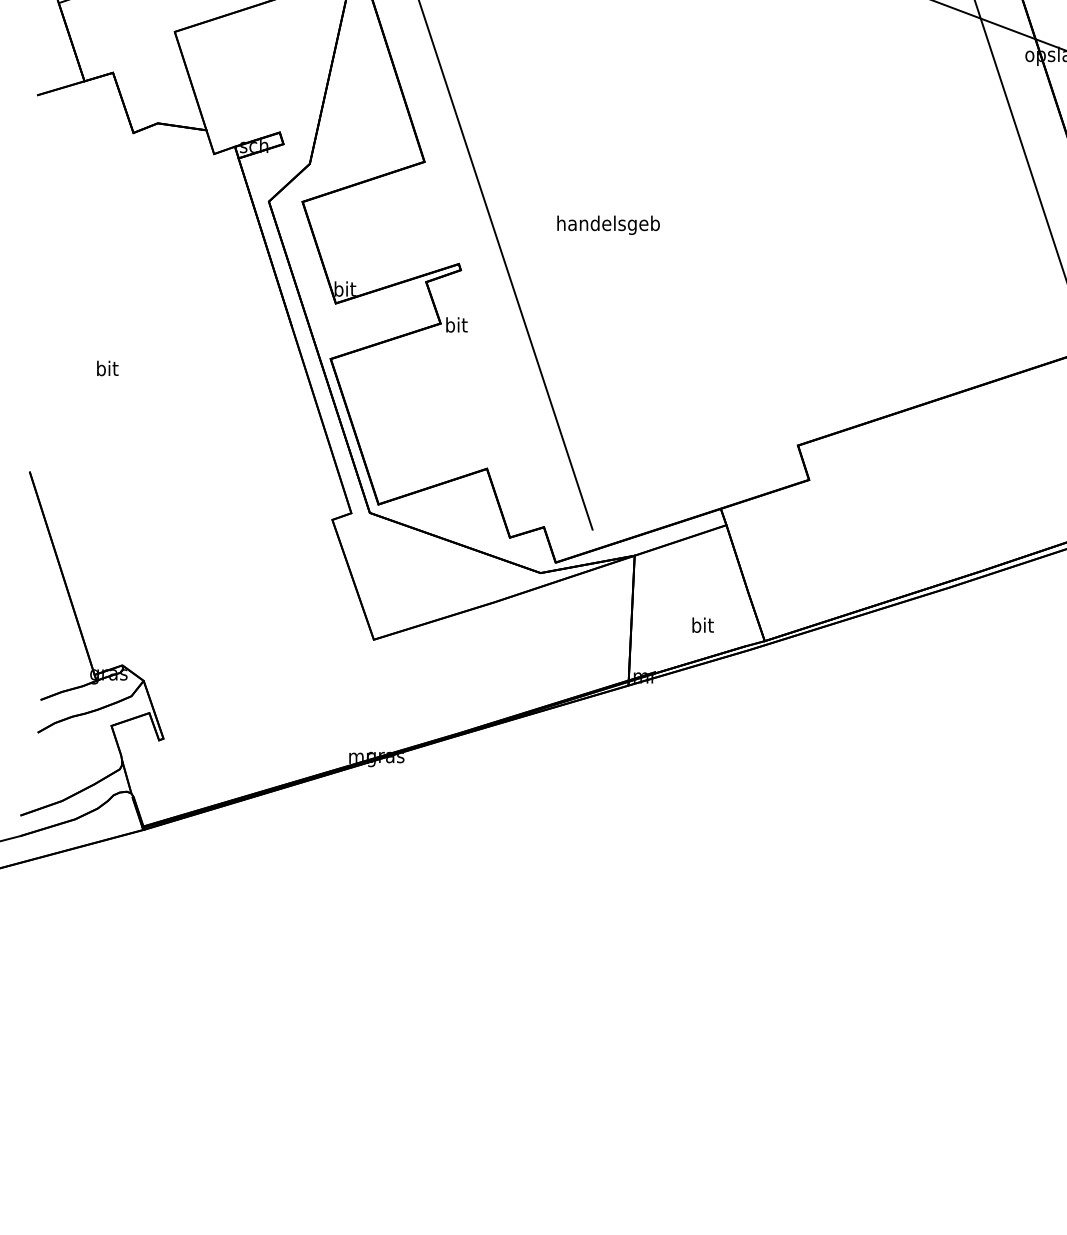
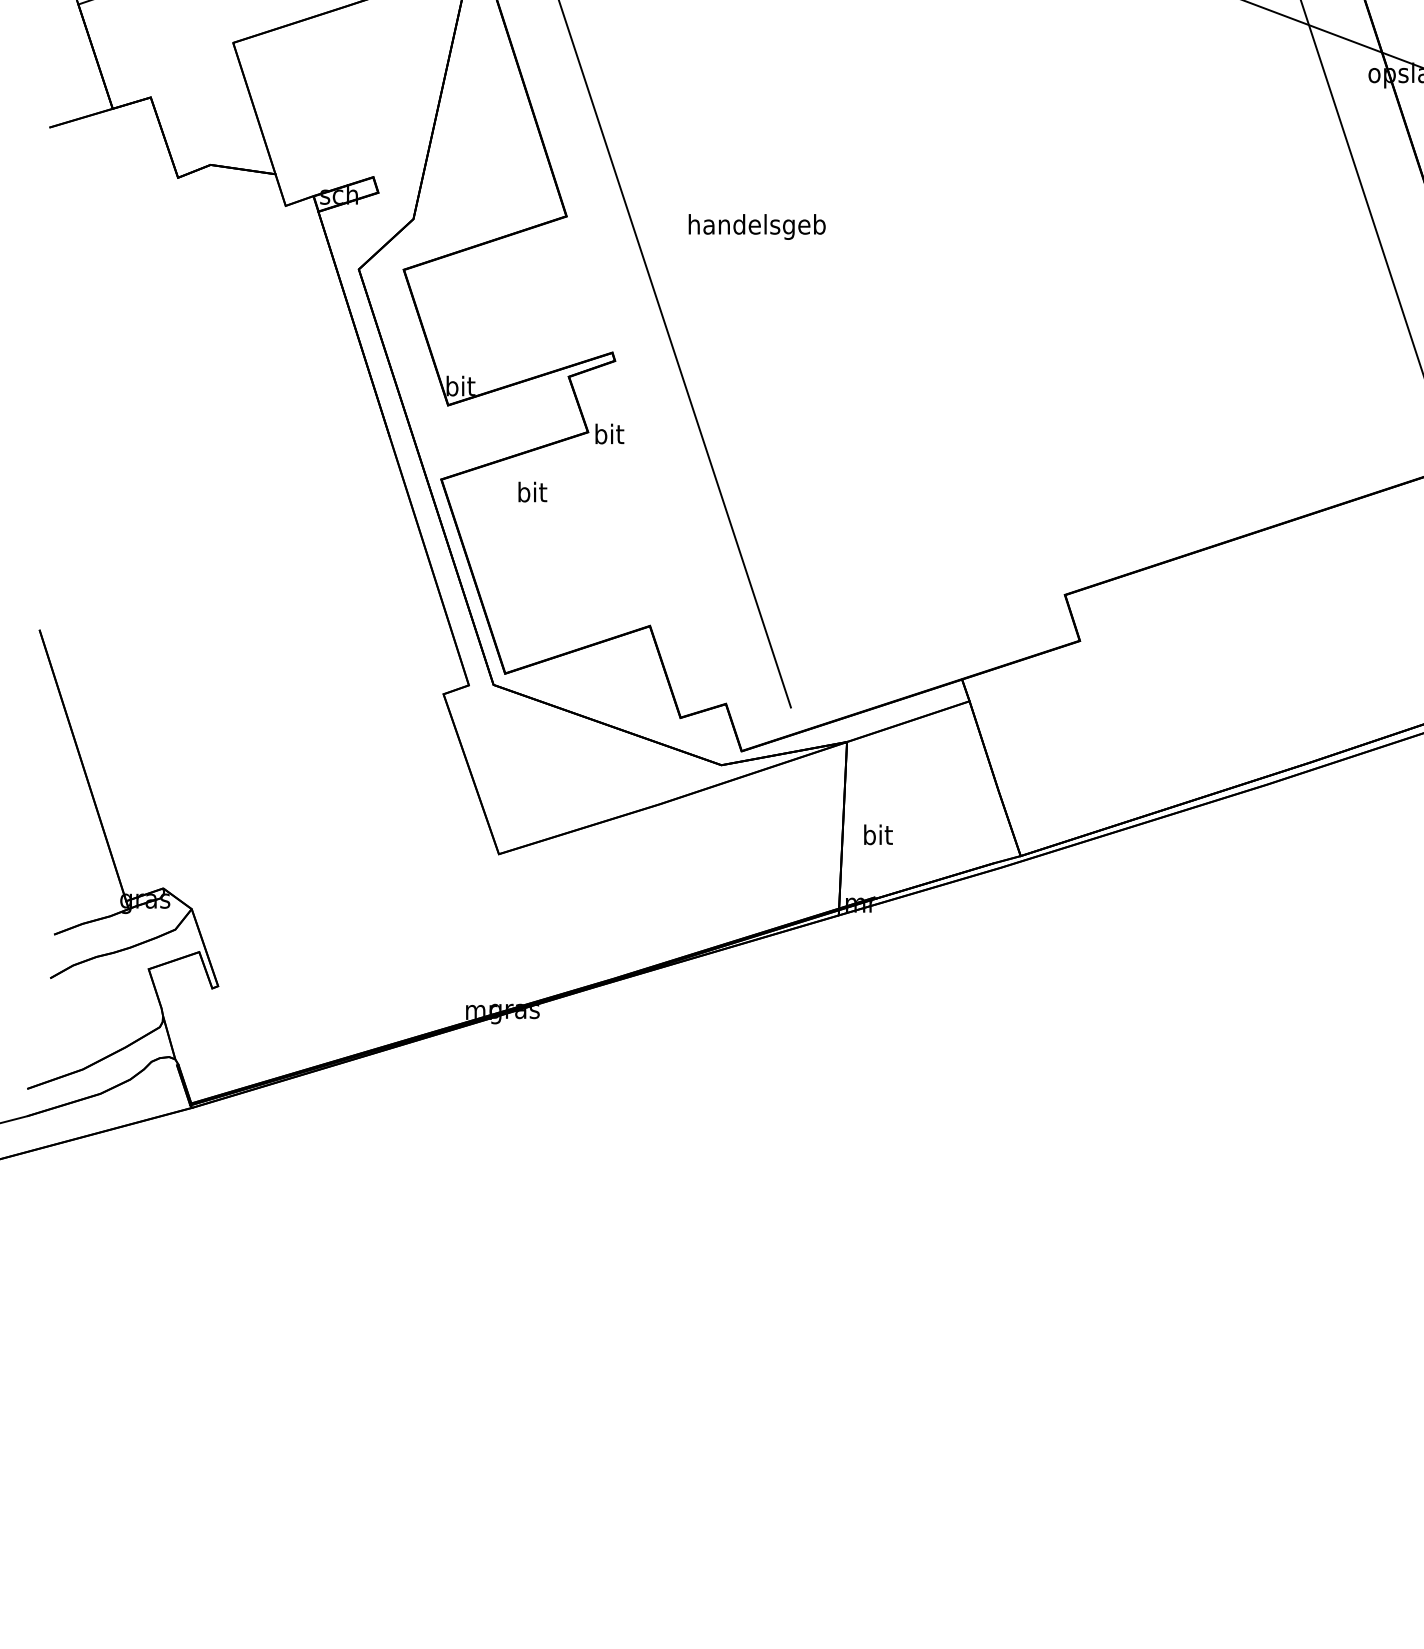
text: (608, 224) -> (756, 226), moved
text: (107, 368) -> (532, 491), moved
text: (703, 624) -> (878, 834), moved

